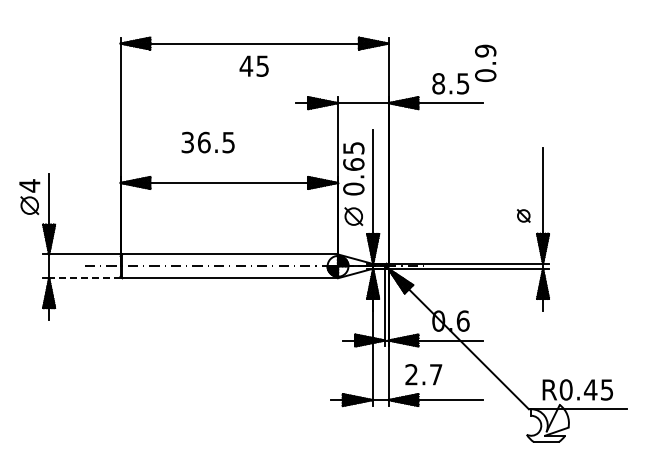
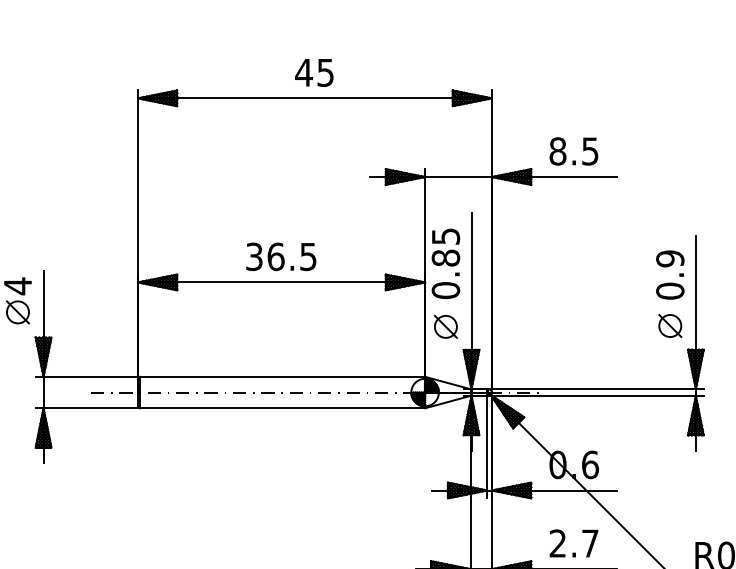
text: (485, 62) -> (670, 273), moved
text: (253, 65) -> (313, 71), moved
text: (207, 142) -> (280, 256), moved
text: (353, 164) -> (445, 258), 0.65 -> 0.85
part: (523, 215) -> (670, 325), size x1.43
line: (84, 278) -> (90, 408), dashed -> solid
text: (423, 374) -> (573, 543), moved

